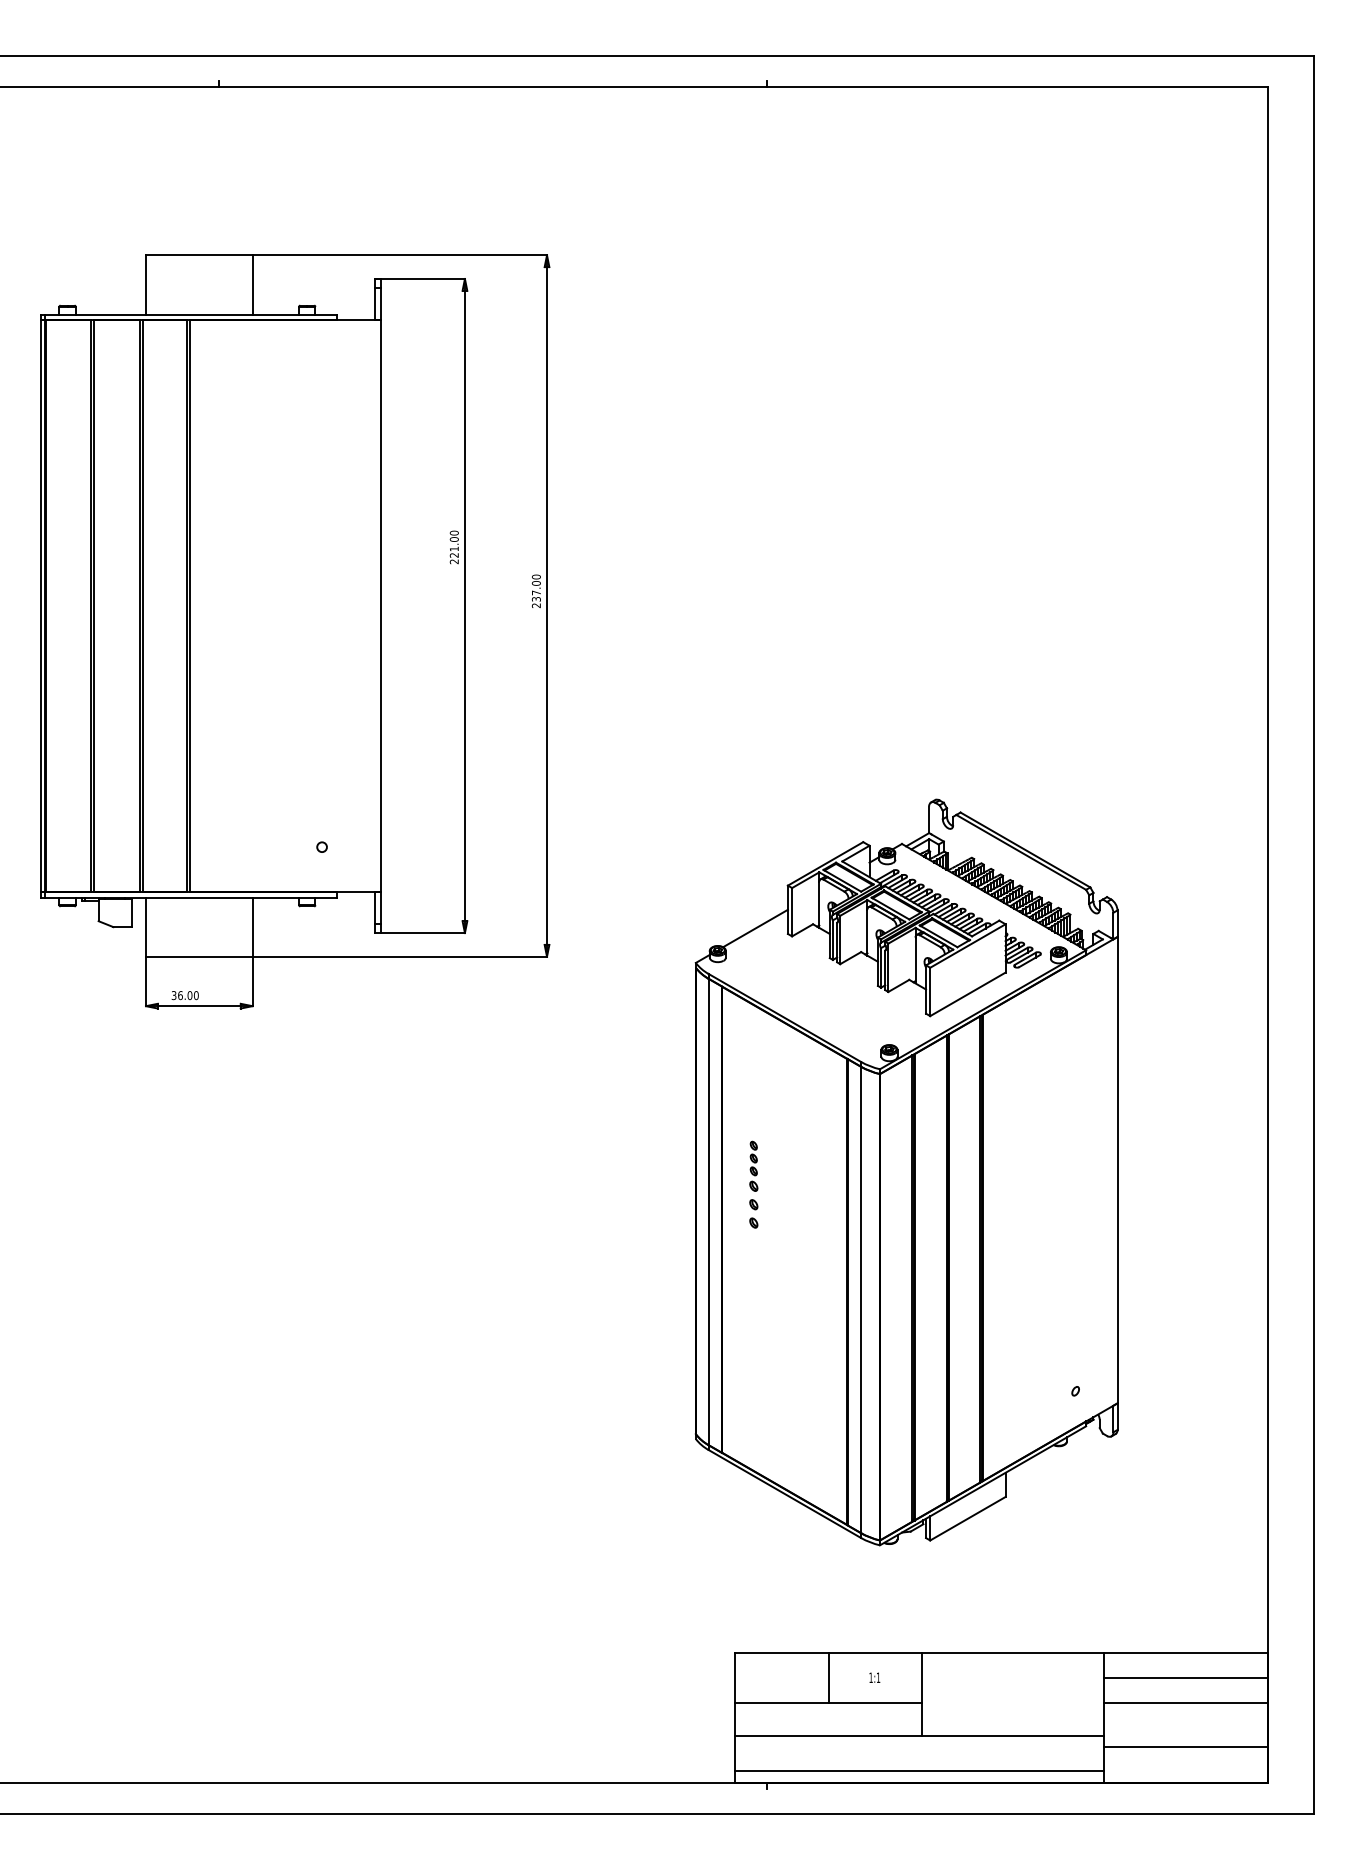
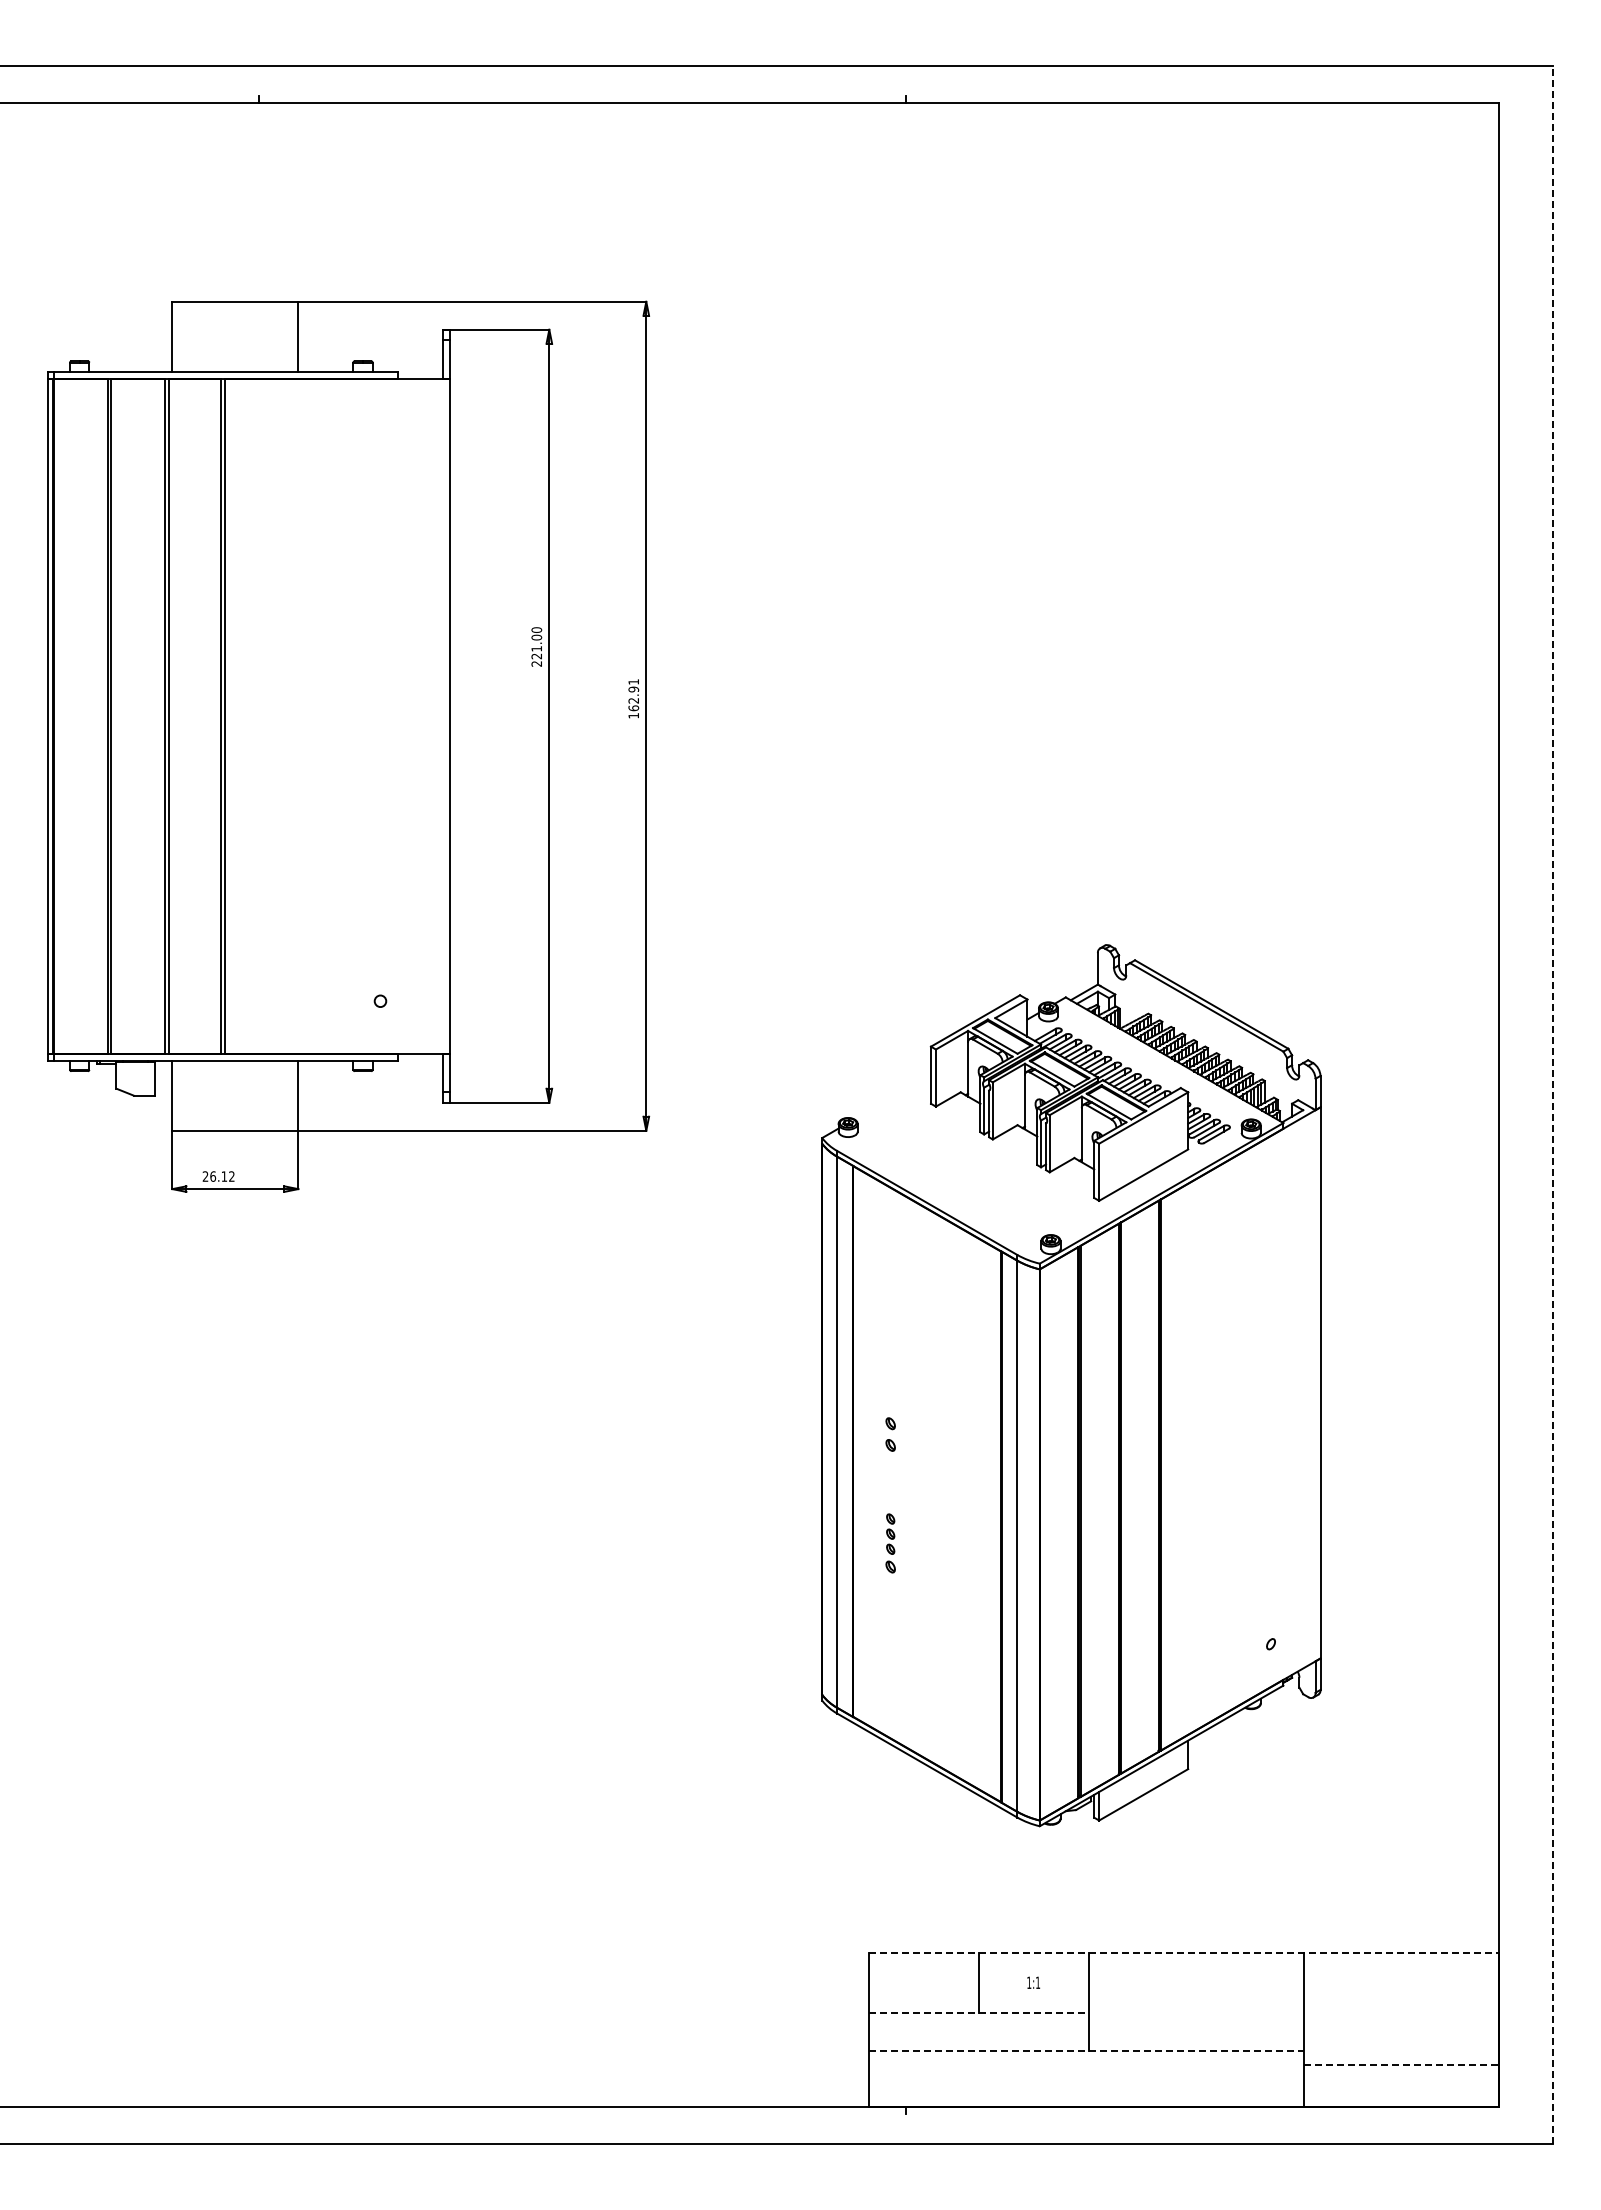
text: (536, 591) -> (633, 698), 237.00 -> 162.91
line: (755, 928) -> (892, 1097), removed
line: (1313, 934) -> (1552, 1104), solid -> dashed
text: (185, 995) -> (218, 1176), 36.00 -> 26.12
part: (753, 1166) -> (890, 1543), moved
line: (1001, 1653) -> (1183, 1953), solid -> dashed
line: (1186, 1677) -> (1401, 1982), removed
line: (828, 1702) -> (979, 2012), solid -> dashed
line: (1186, 1702) -> (1401, 2012), removed
line: (919, 1735) -> (1086, 2051), solid -> dashed
line: (1186, 1747) -> (1401, 2065), solid -> dashed
line: (919, 1770) -> (1086, 2092), removed

